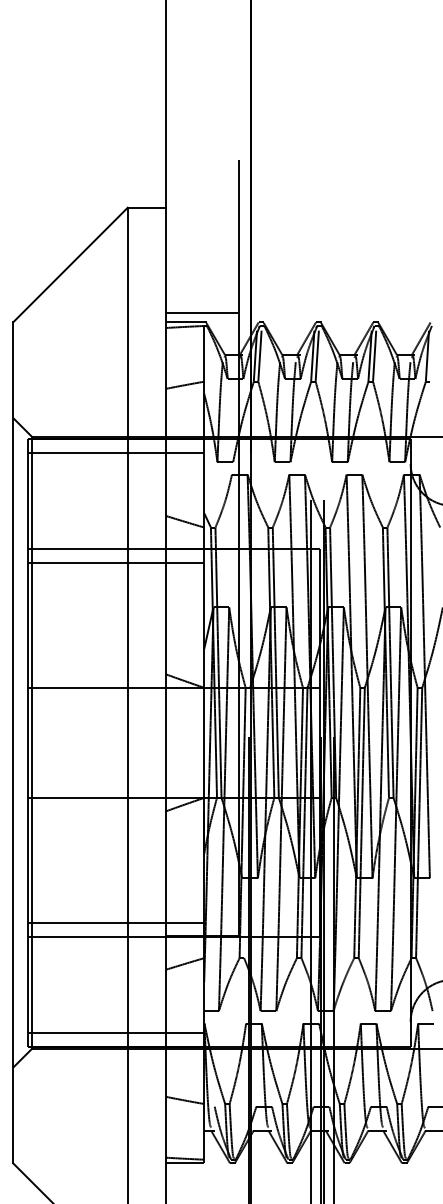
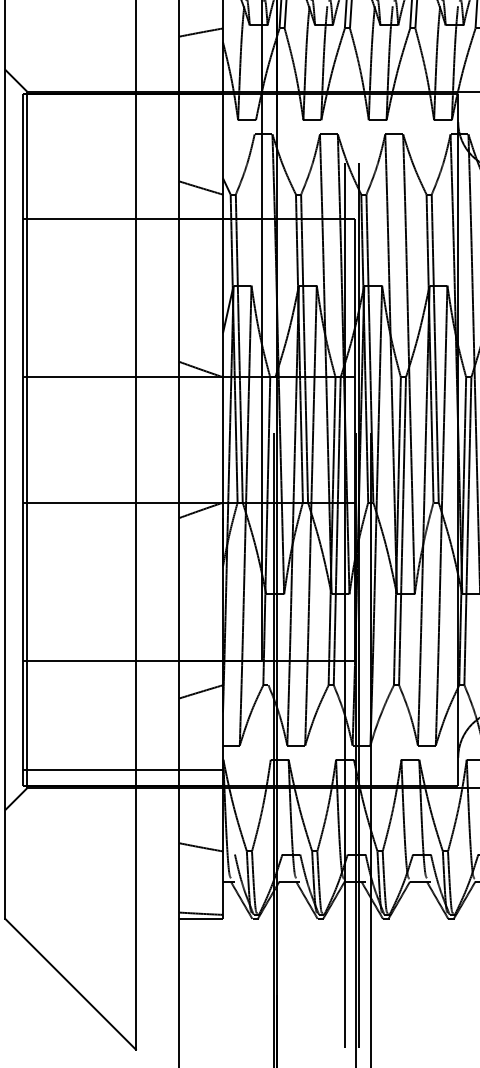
line: (116, 452) -> (123, 109), removed
line: (116, 562) -> (123, 234), removed
line: (116, 923) -> (123, 645), removed

